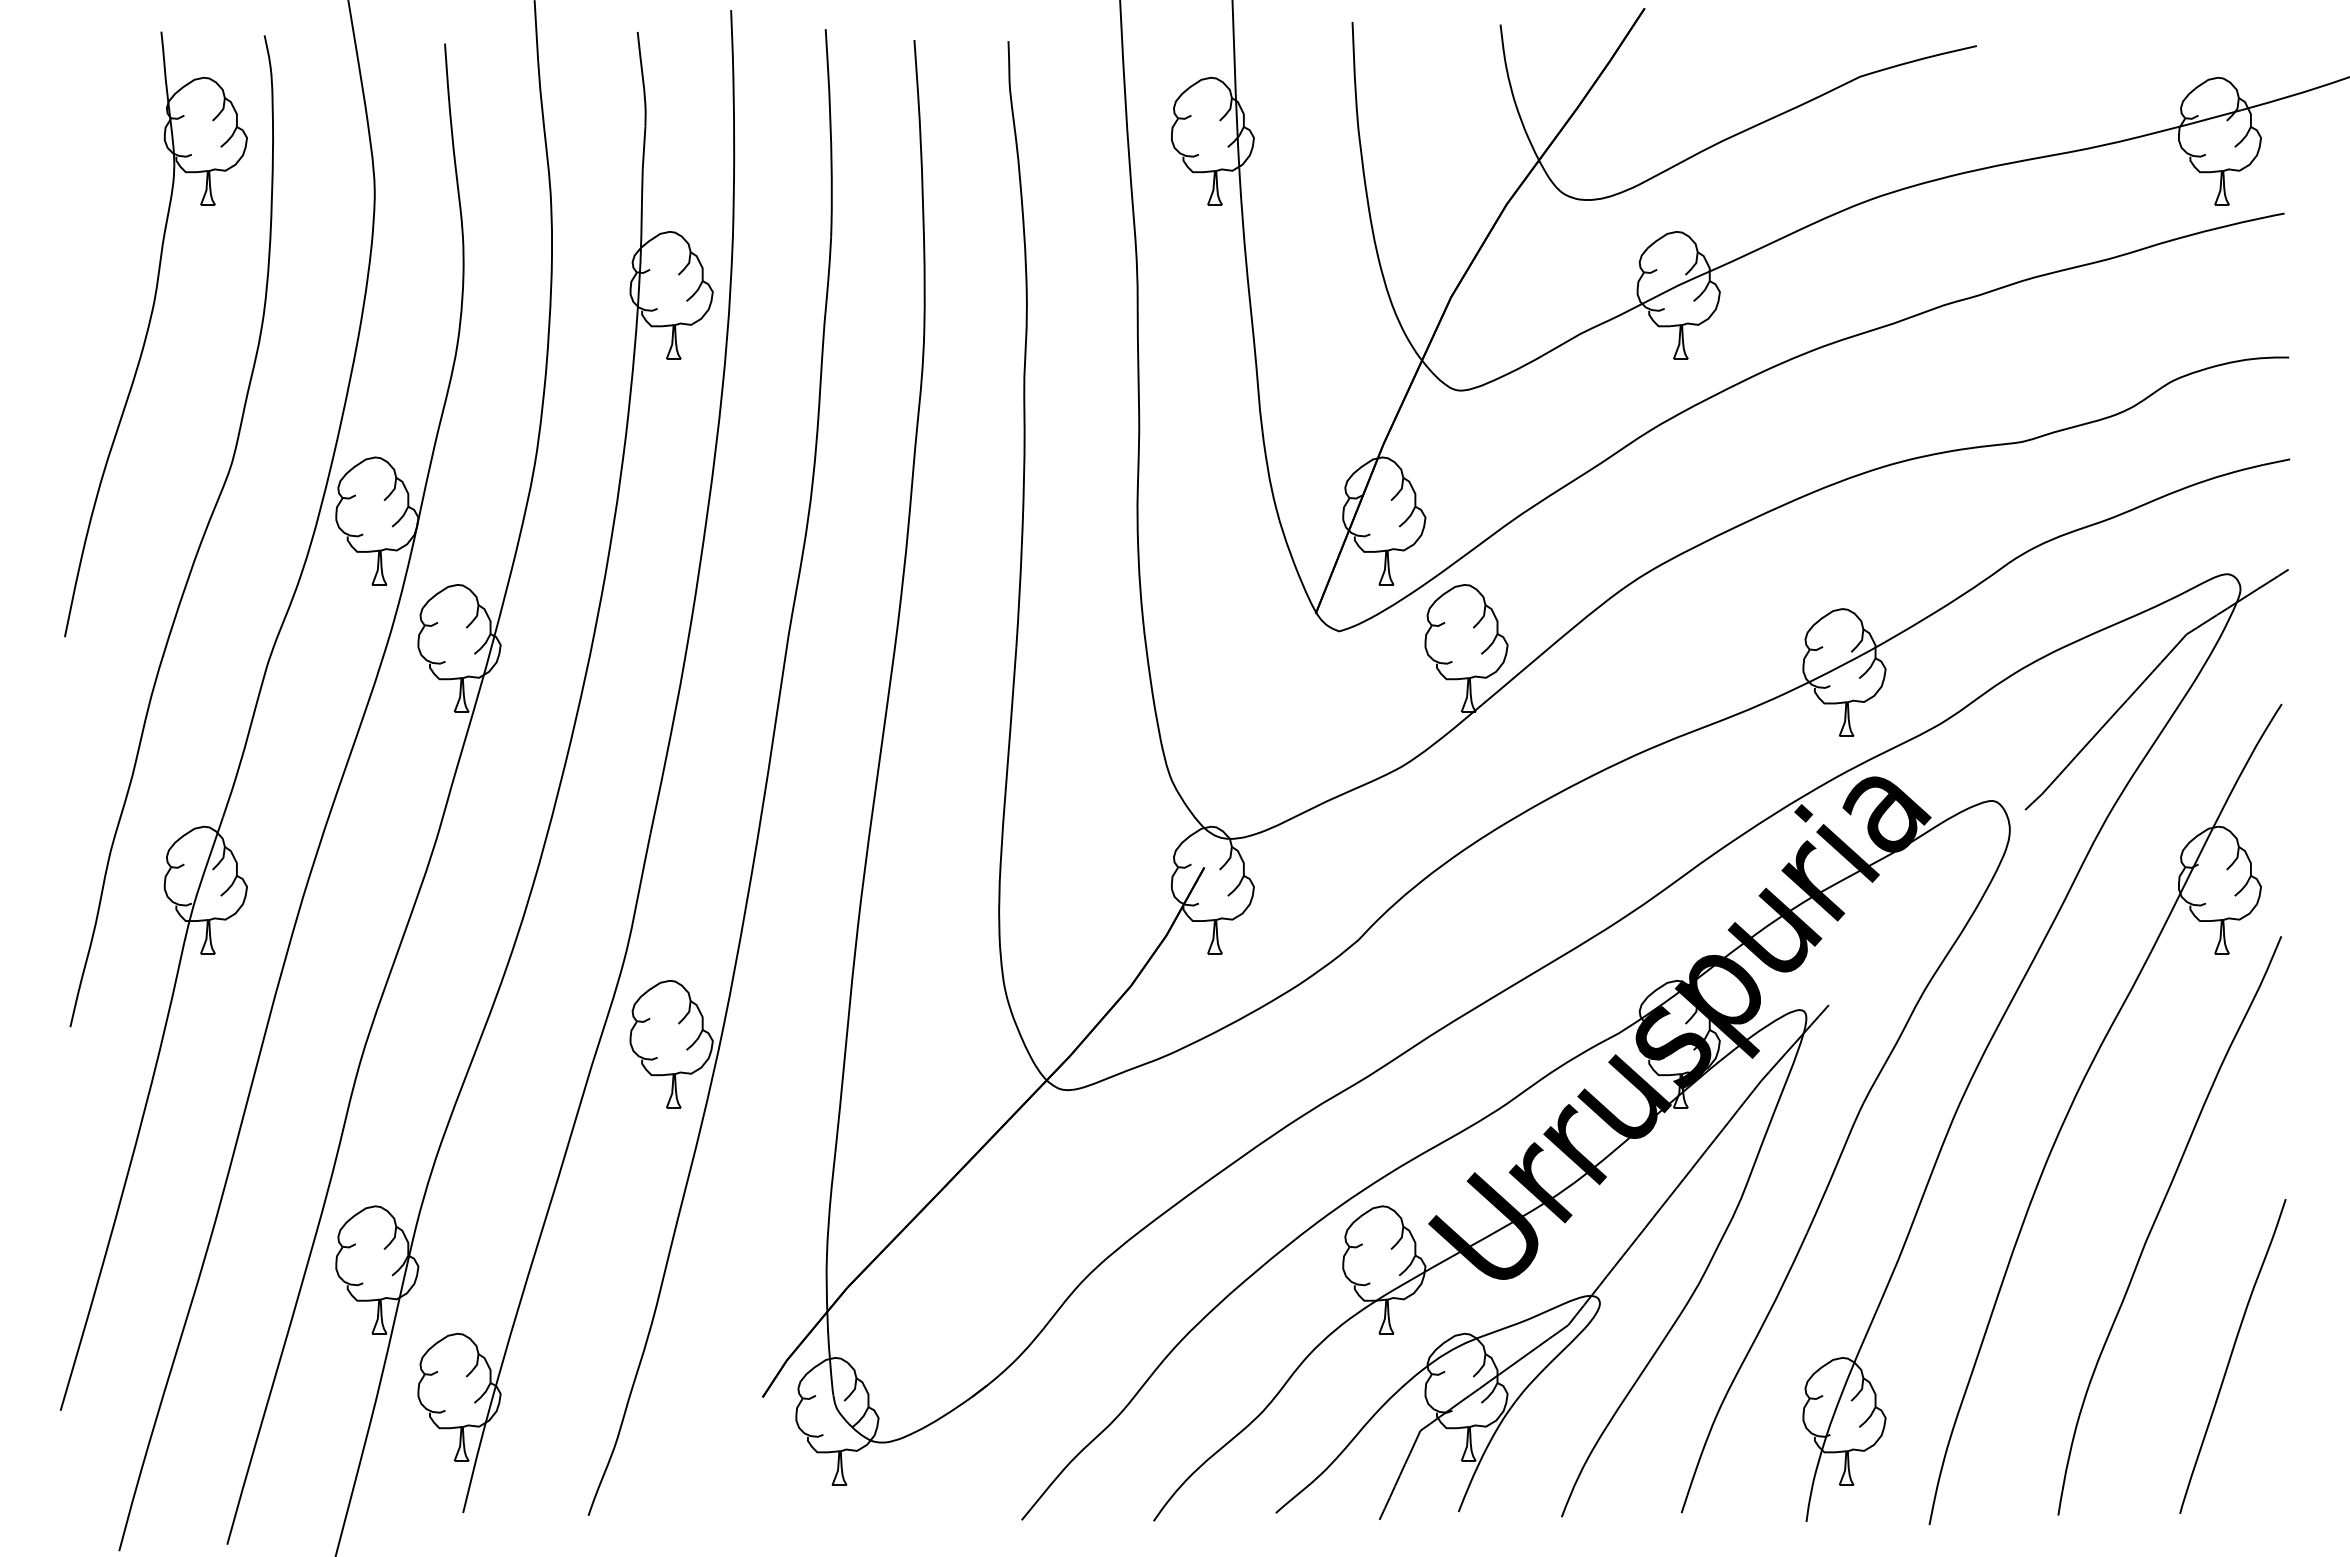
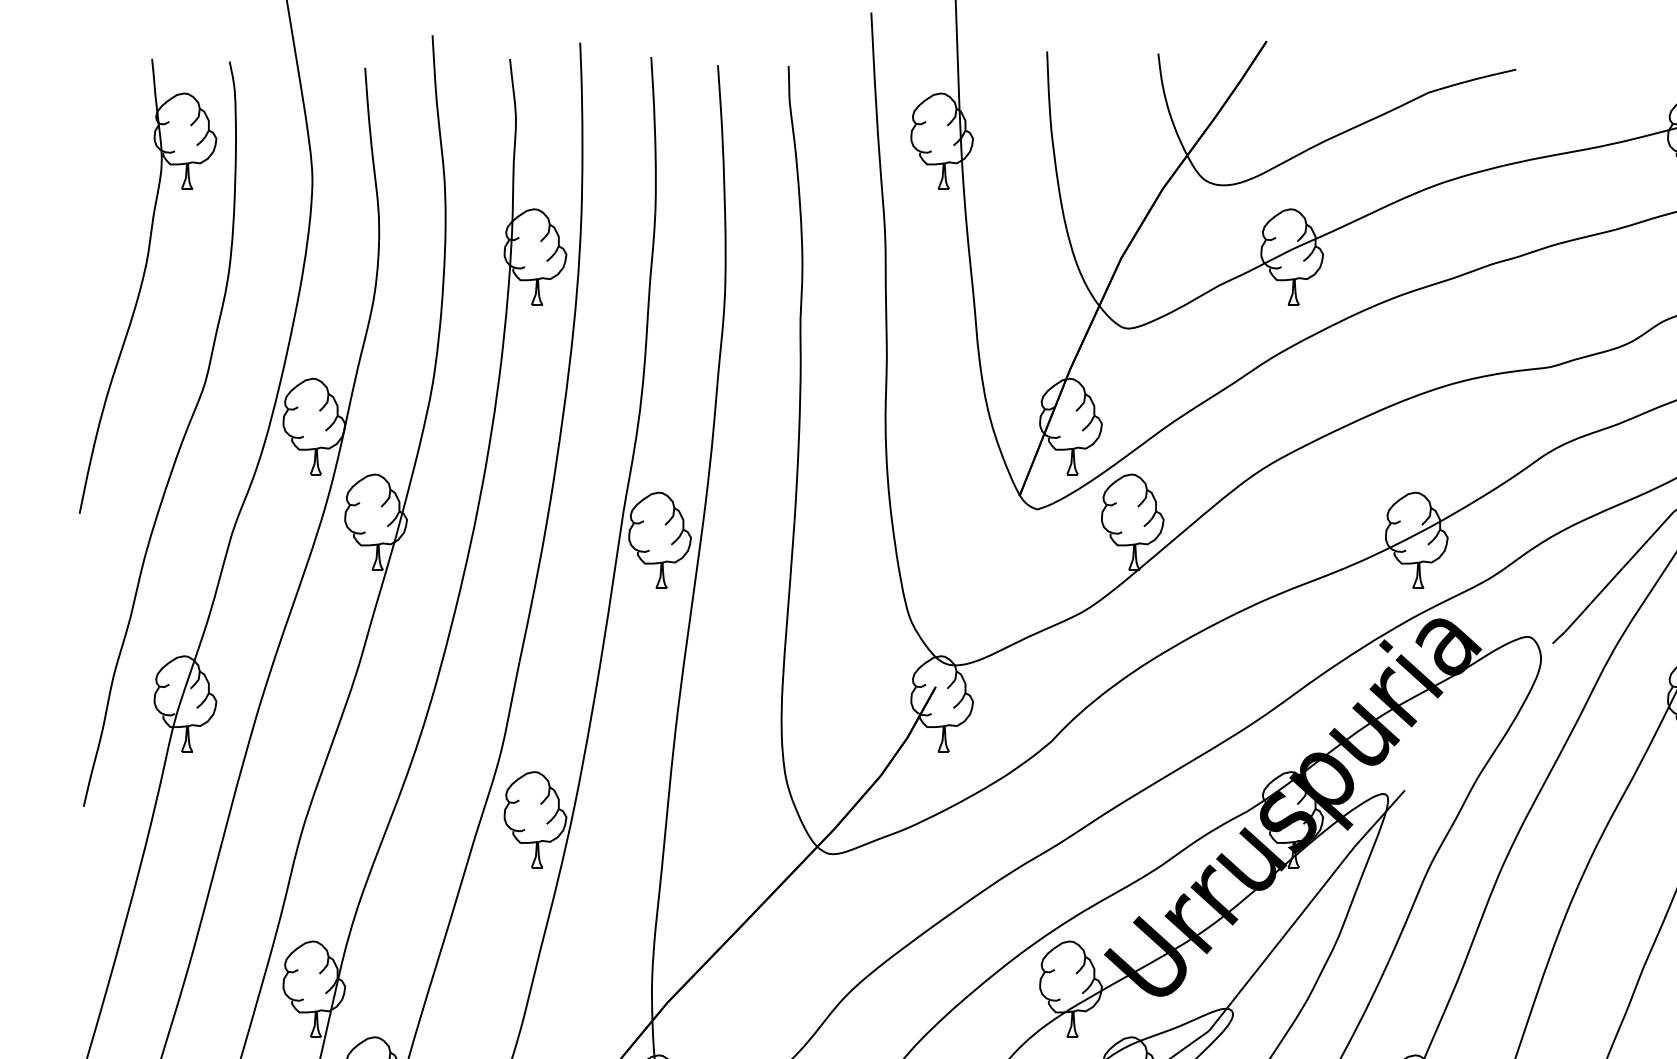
part: (837, 672) -> (660, 540), added

